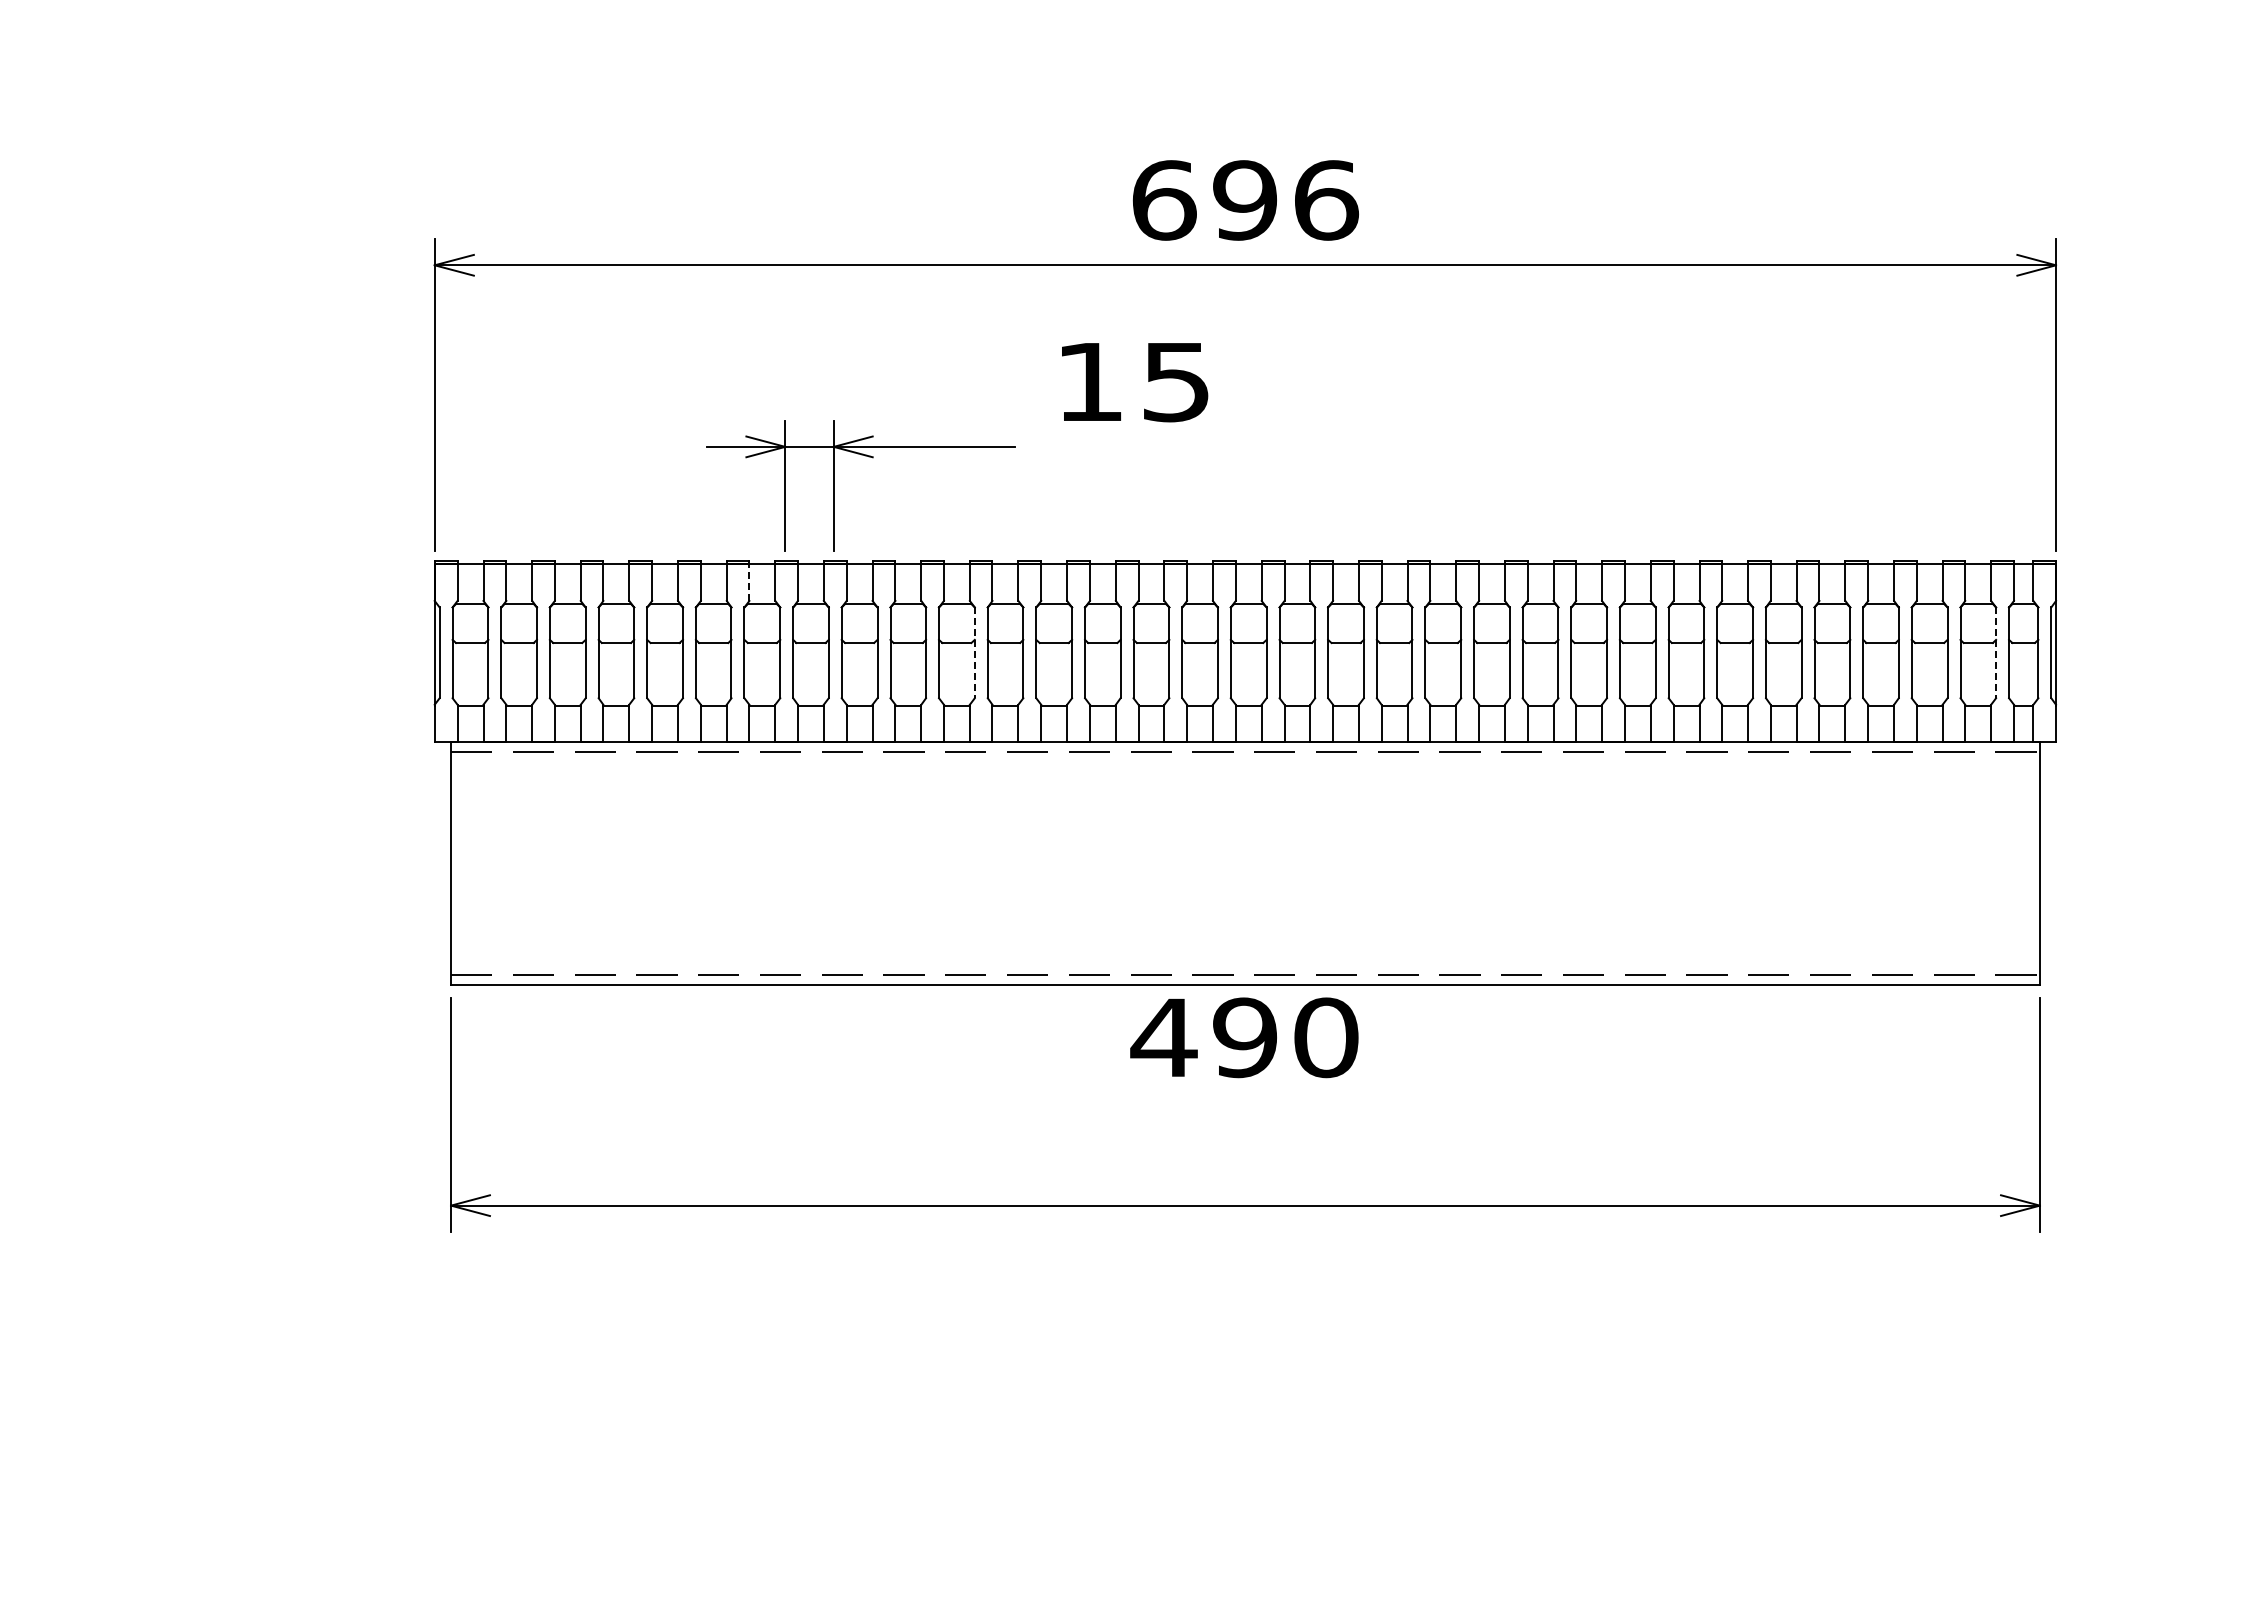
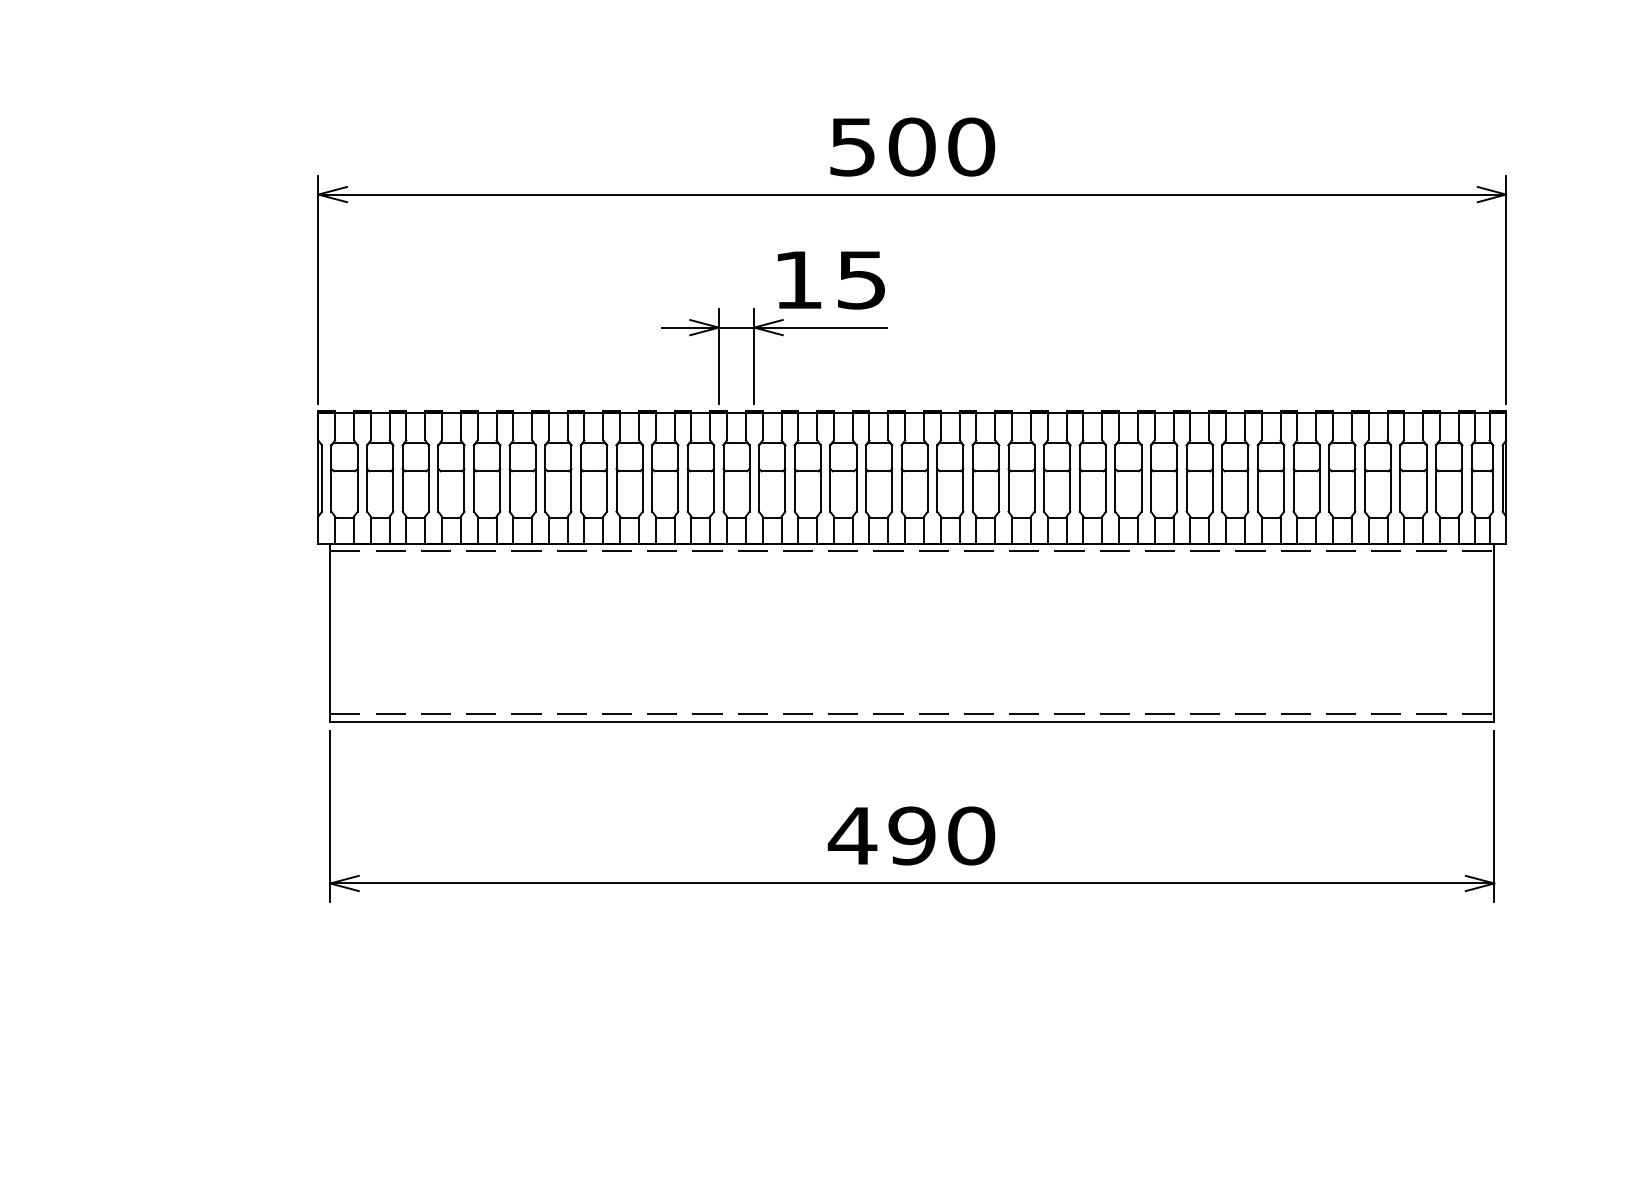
text: (1245, 200) -> (912, 147), 696 -> 500
part: (834, 485) -> (754, 355), moved
line: (749, 582) -> (548, 426), dashed -> solid
line: (974, 653) -> (713, 478), dashed -> solid
line: (1996, 653) -> (1462, 478), dashed -> solid
text: (1244, 1037) -> (911, 835), moved

